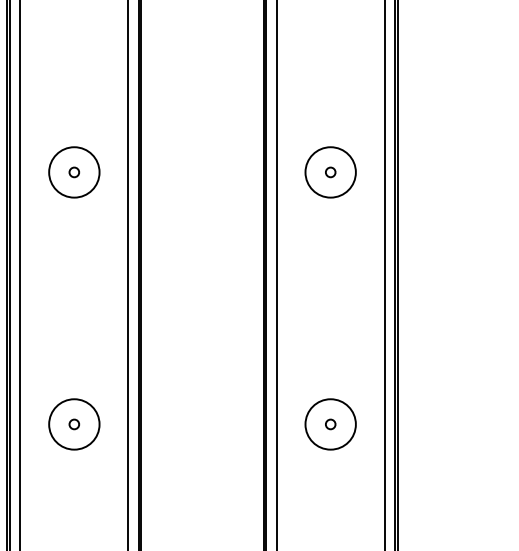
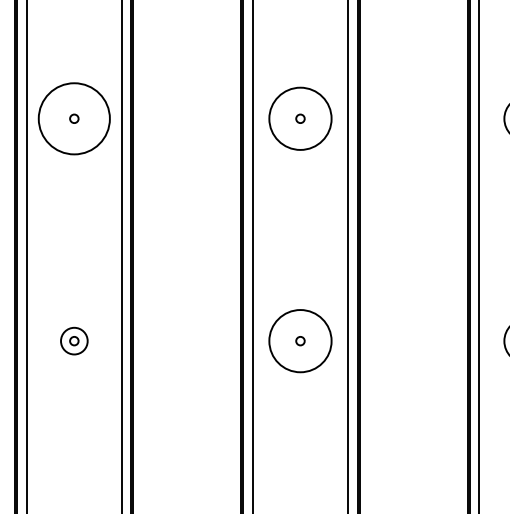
circle: (74, 172) -> (74, 118), size x1.6
circle: (330, 172) -> (300, 118), size x1.4
circle: (74, 423) -> (74, 340), size x0.6
circle: (330, 423) -> (300, 340), size x1.4

